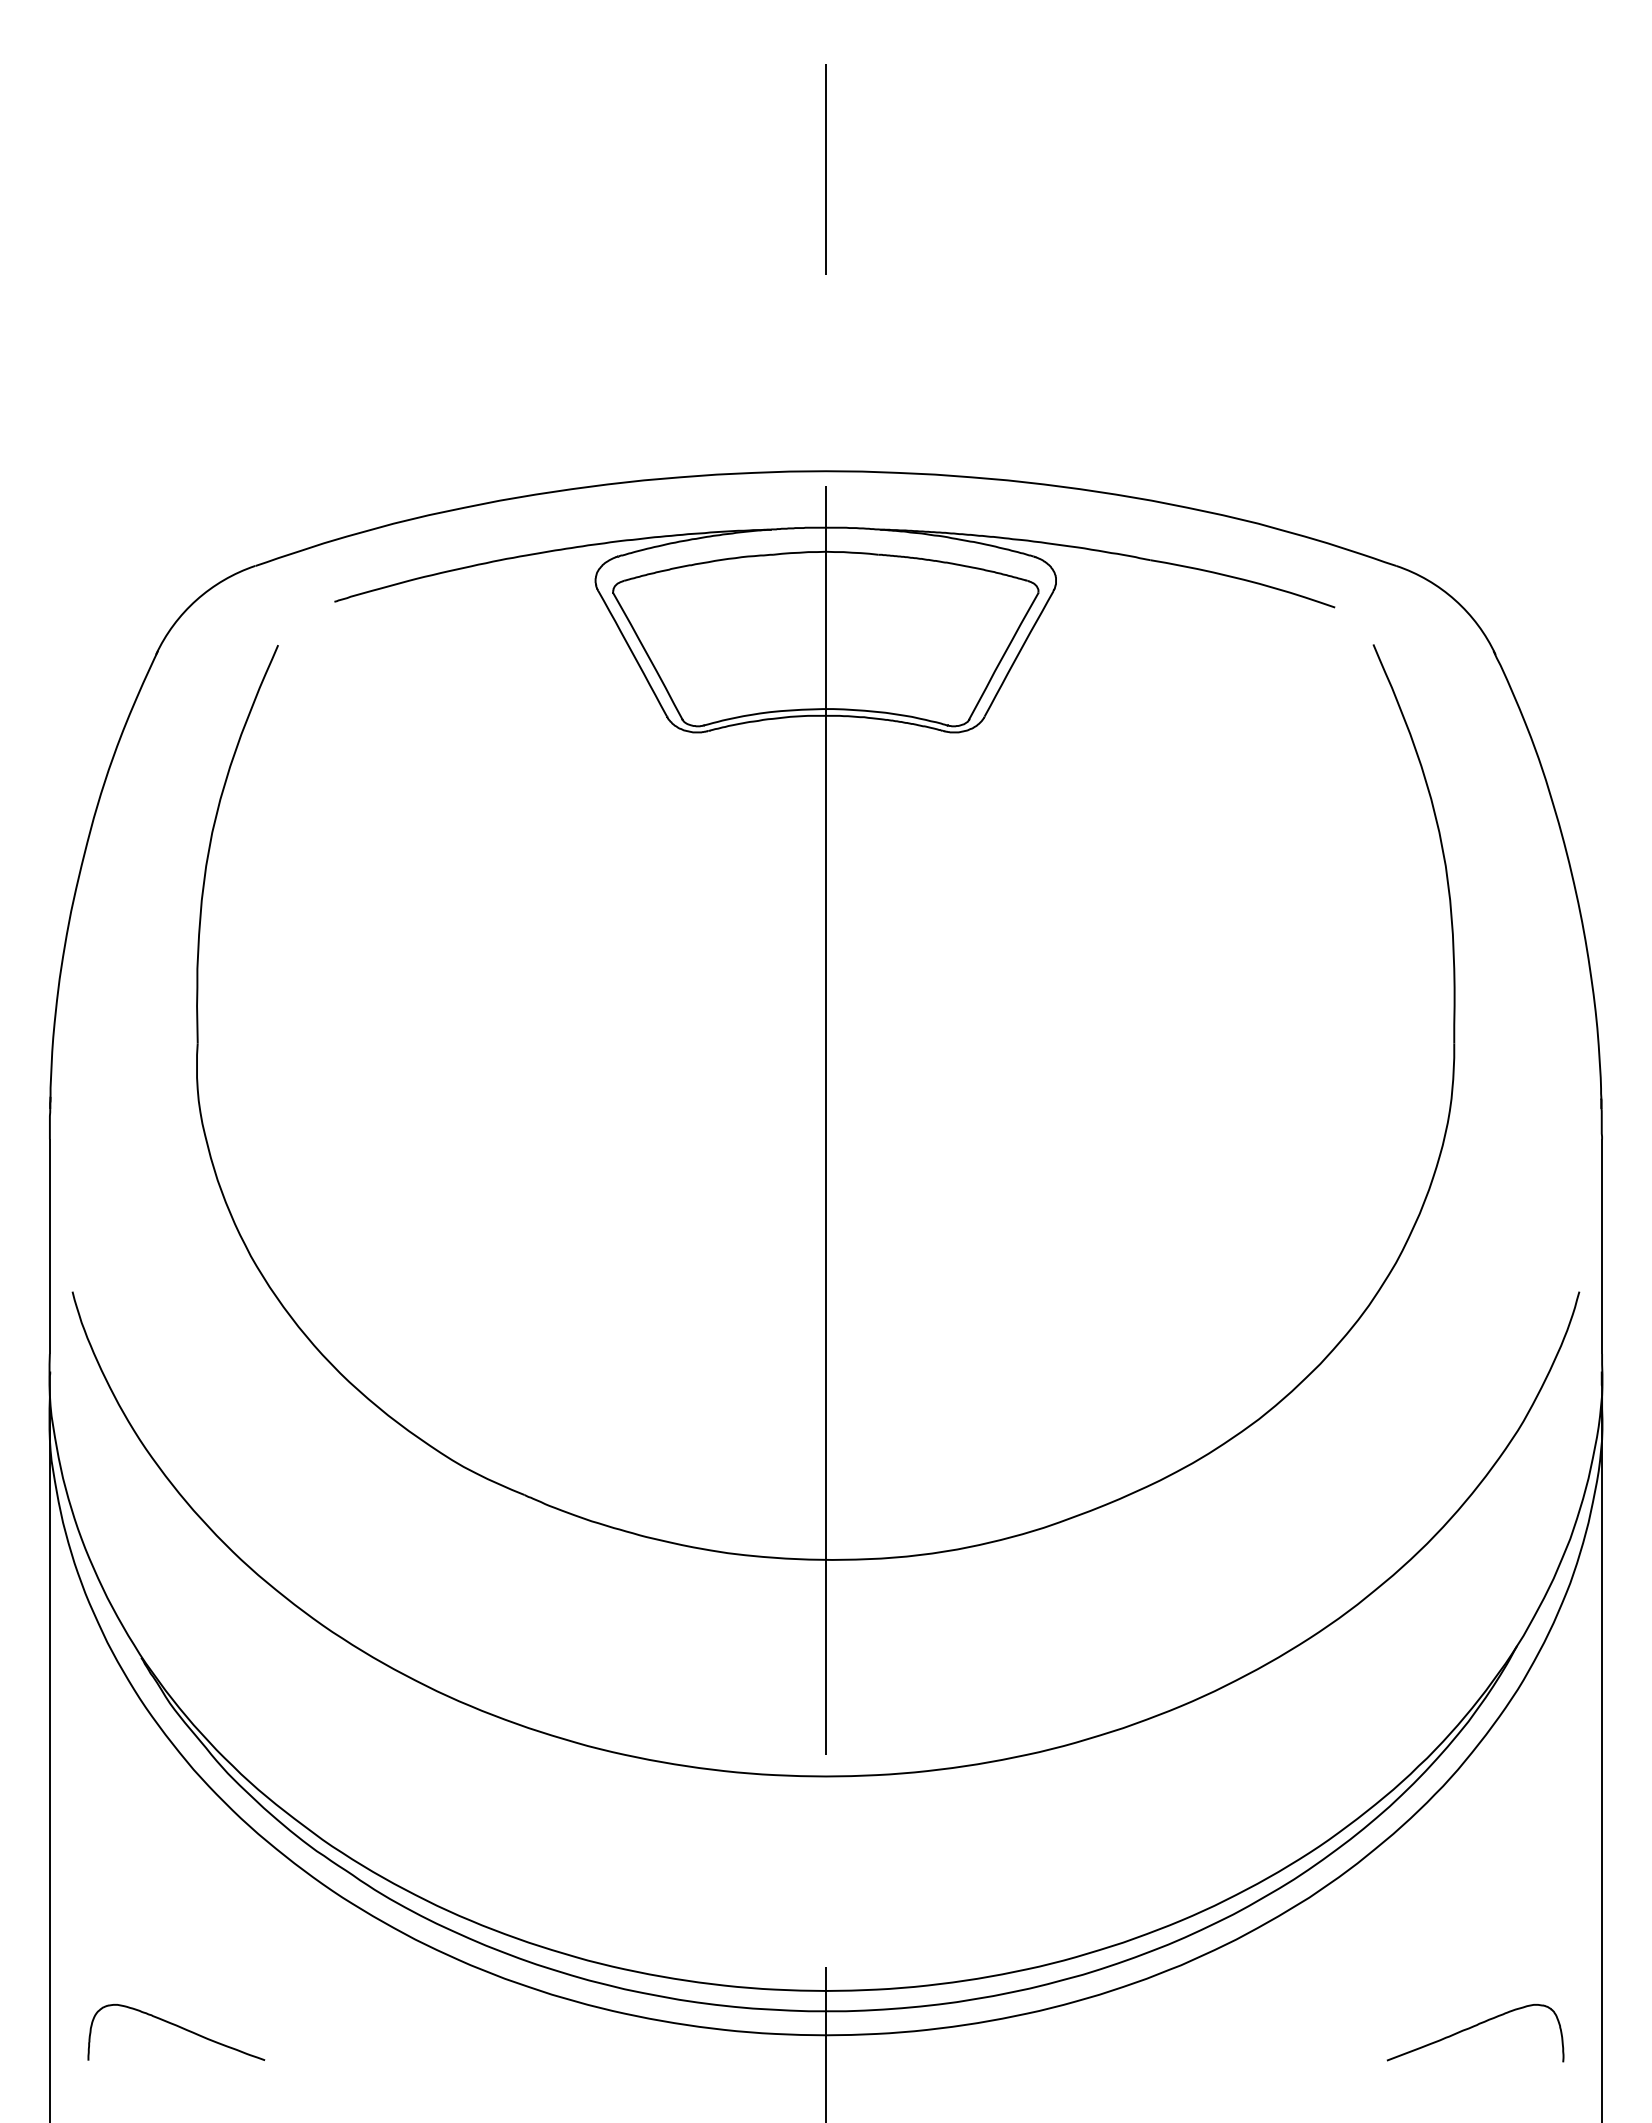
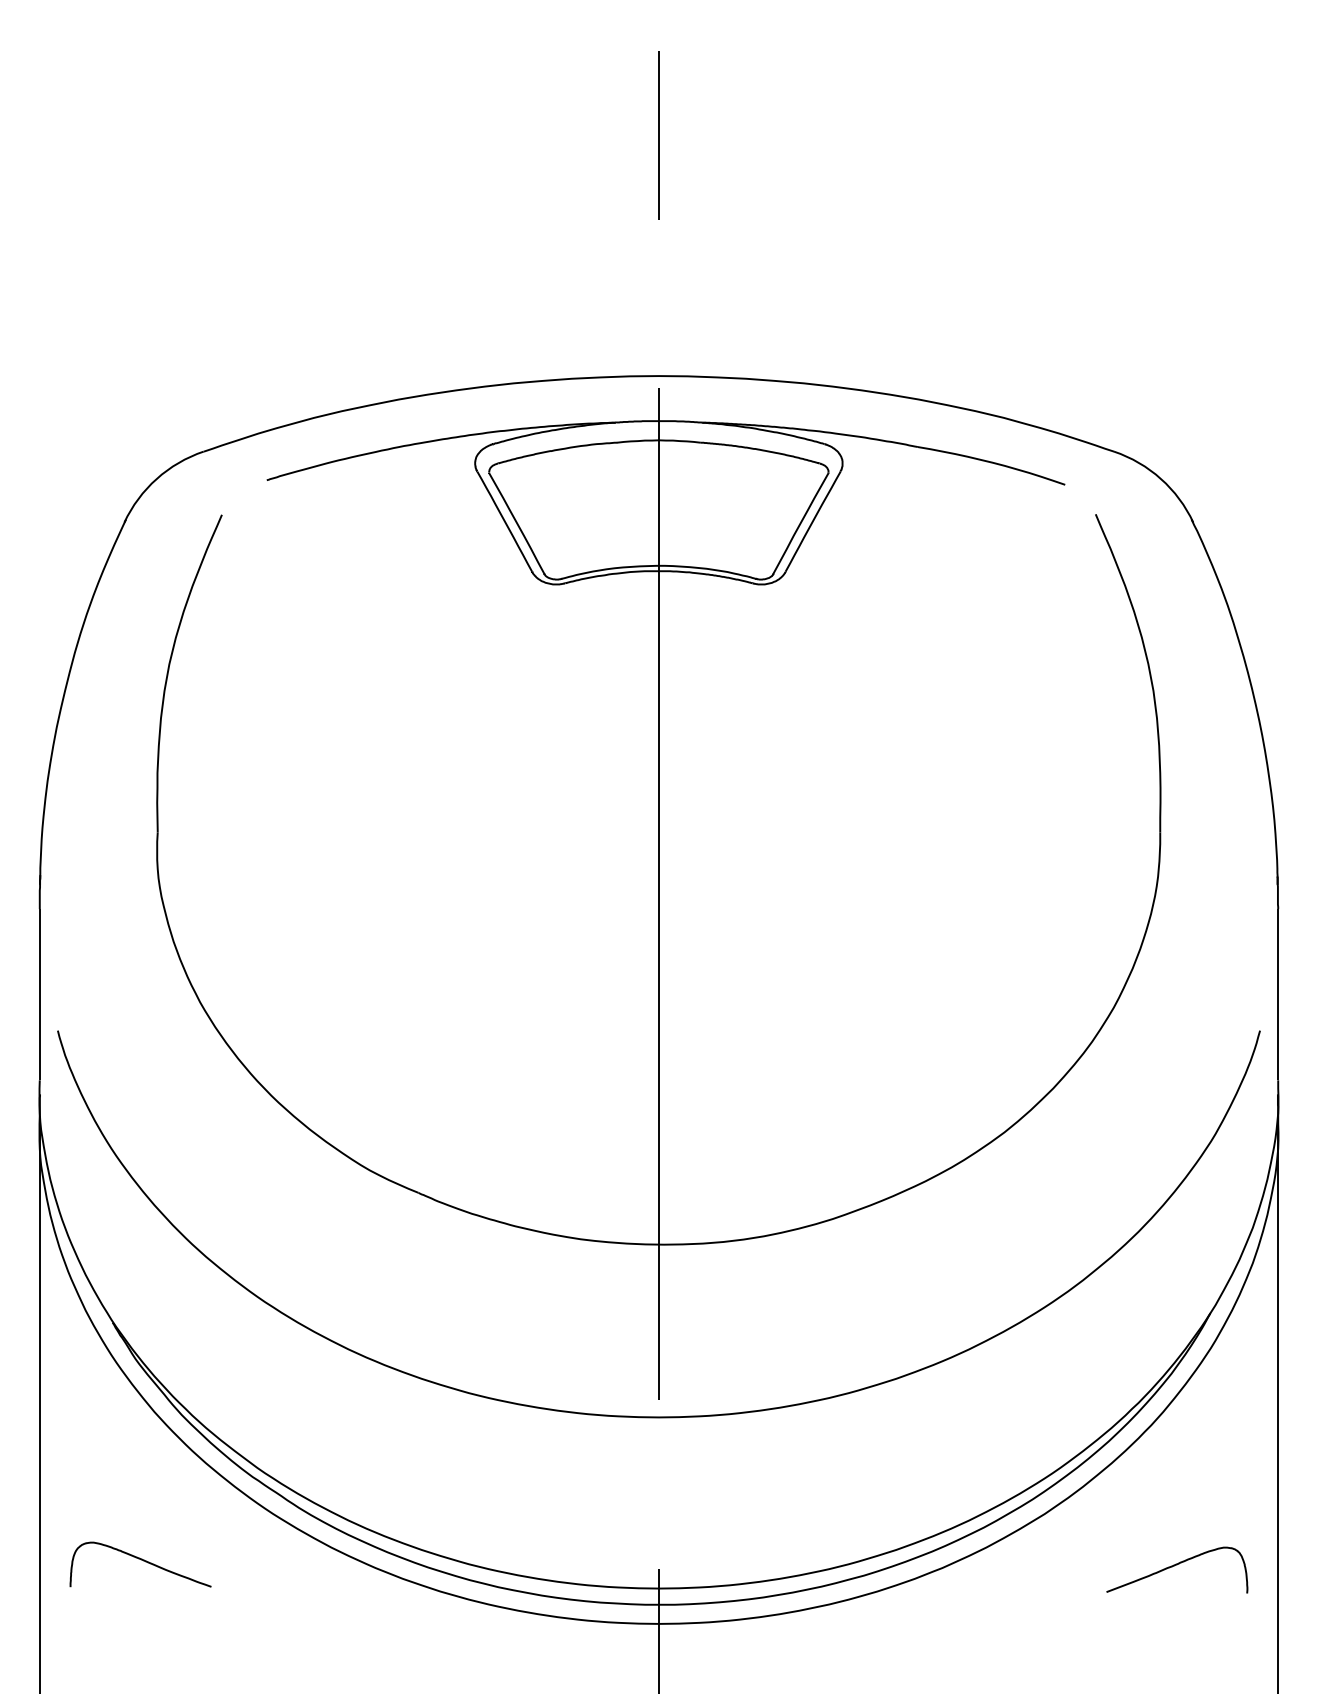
curve: (177, 2027) -> (141, 1560), moved
curve: (1475, 2027) -> (1177, 1565), moved

